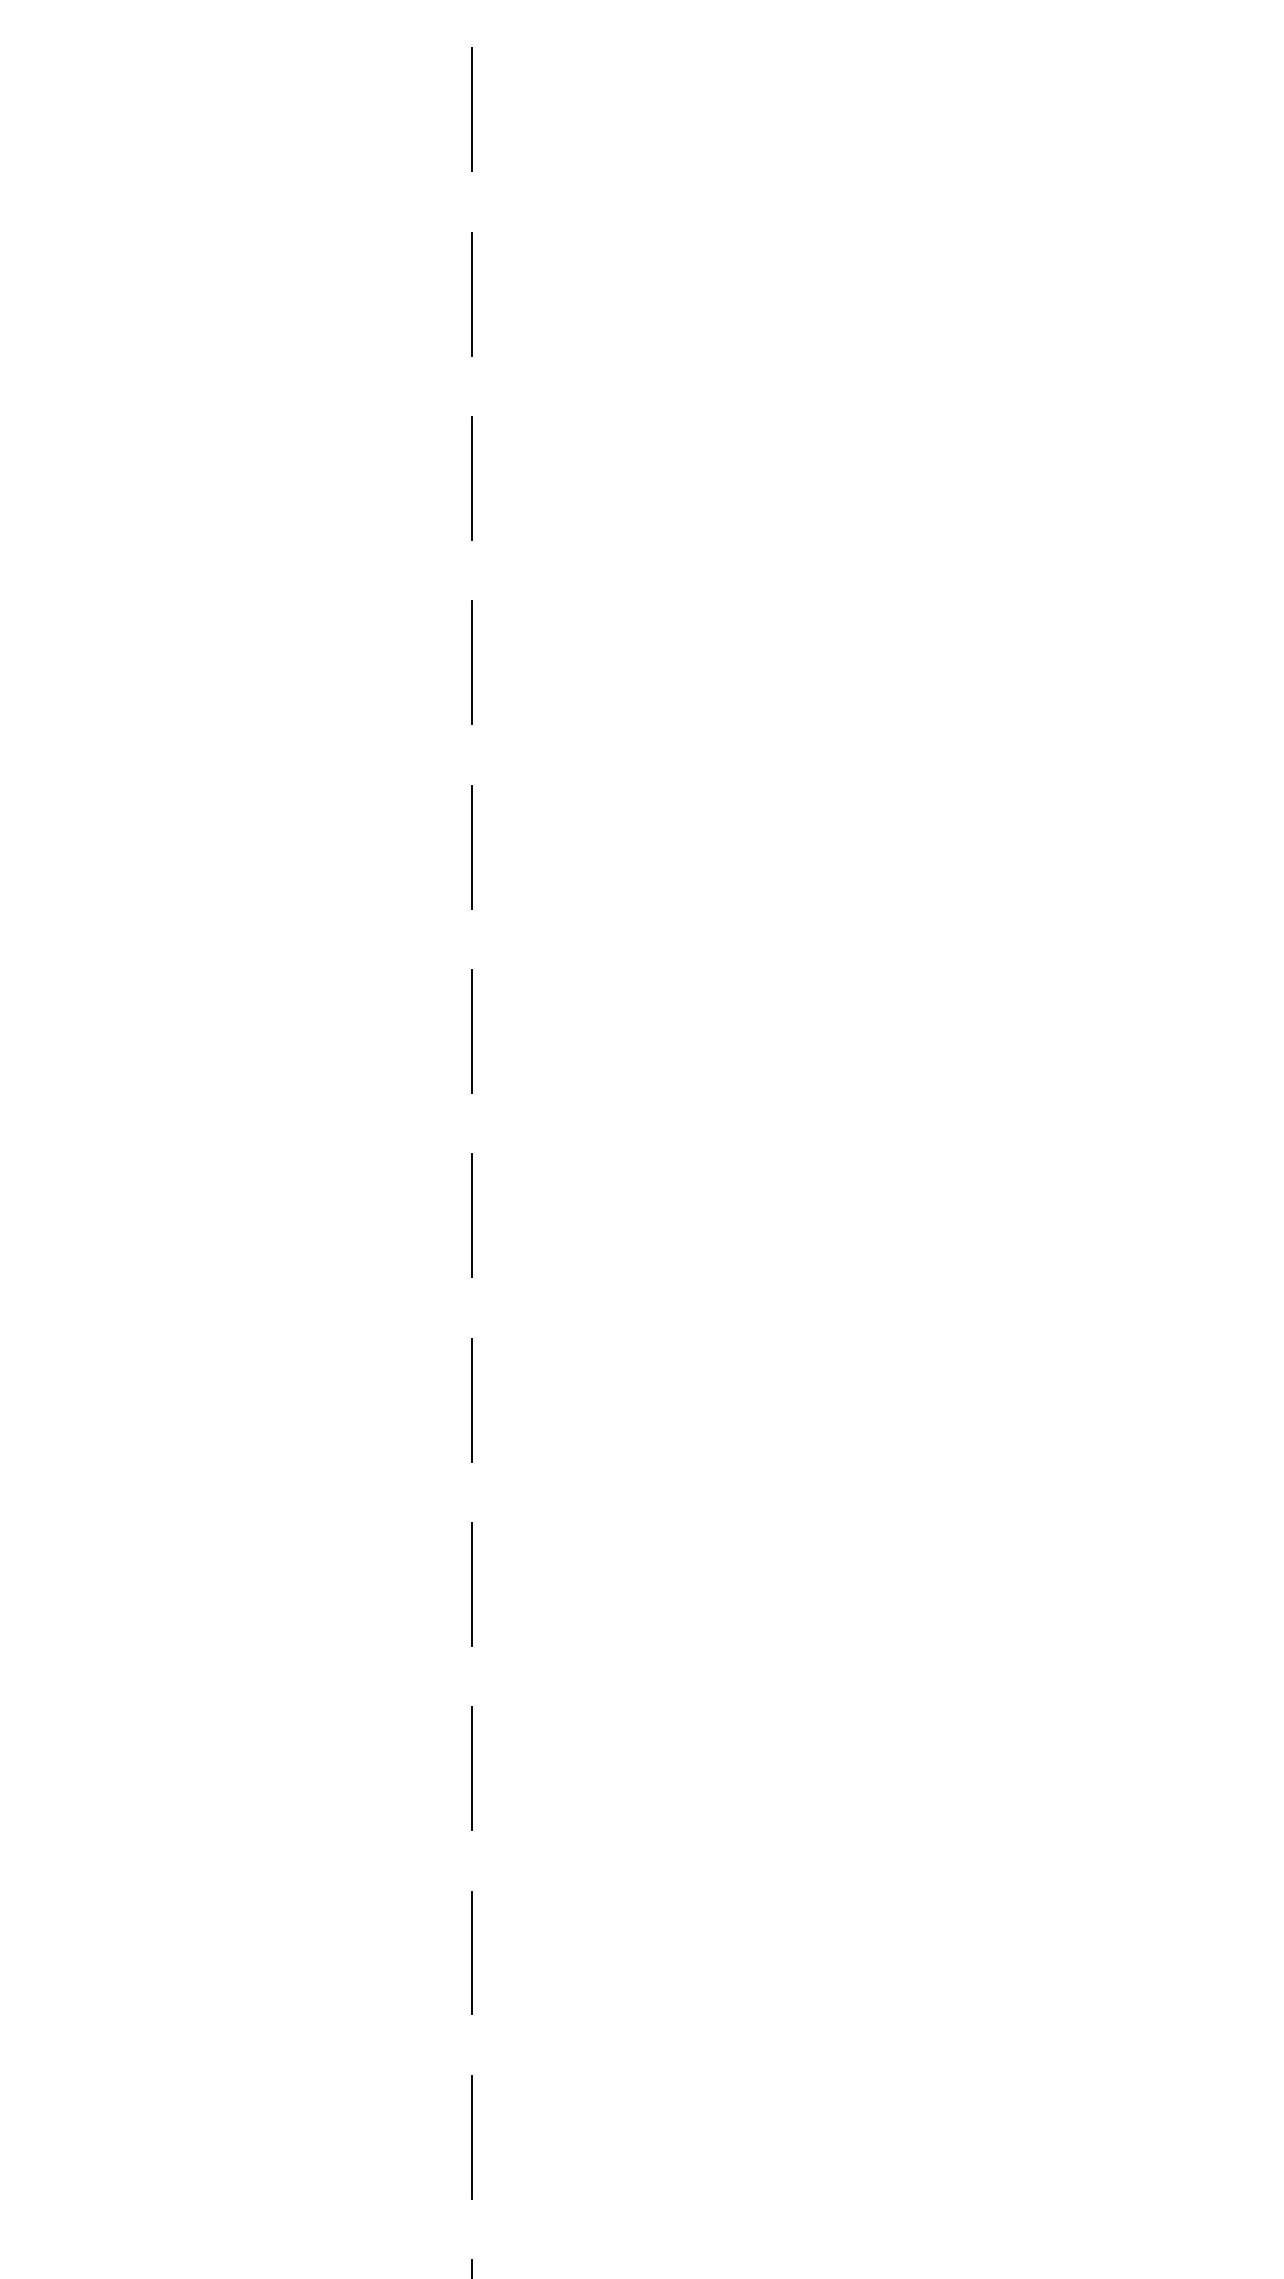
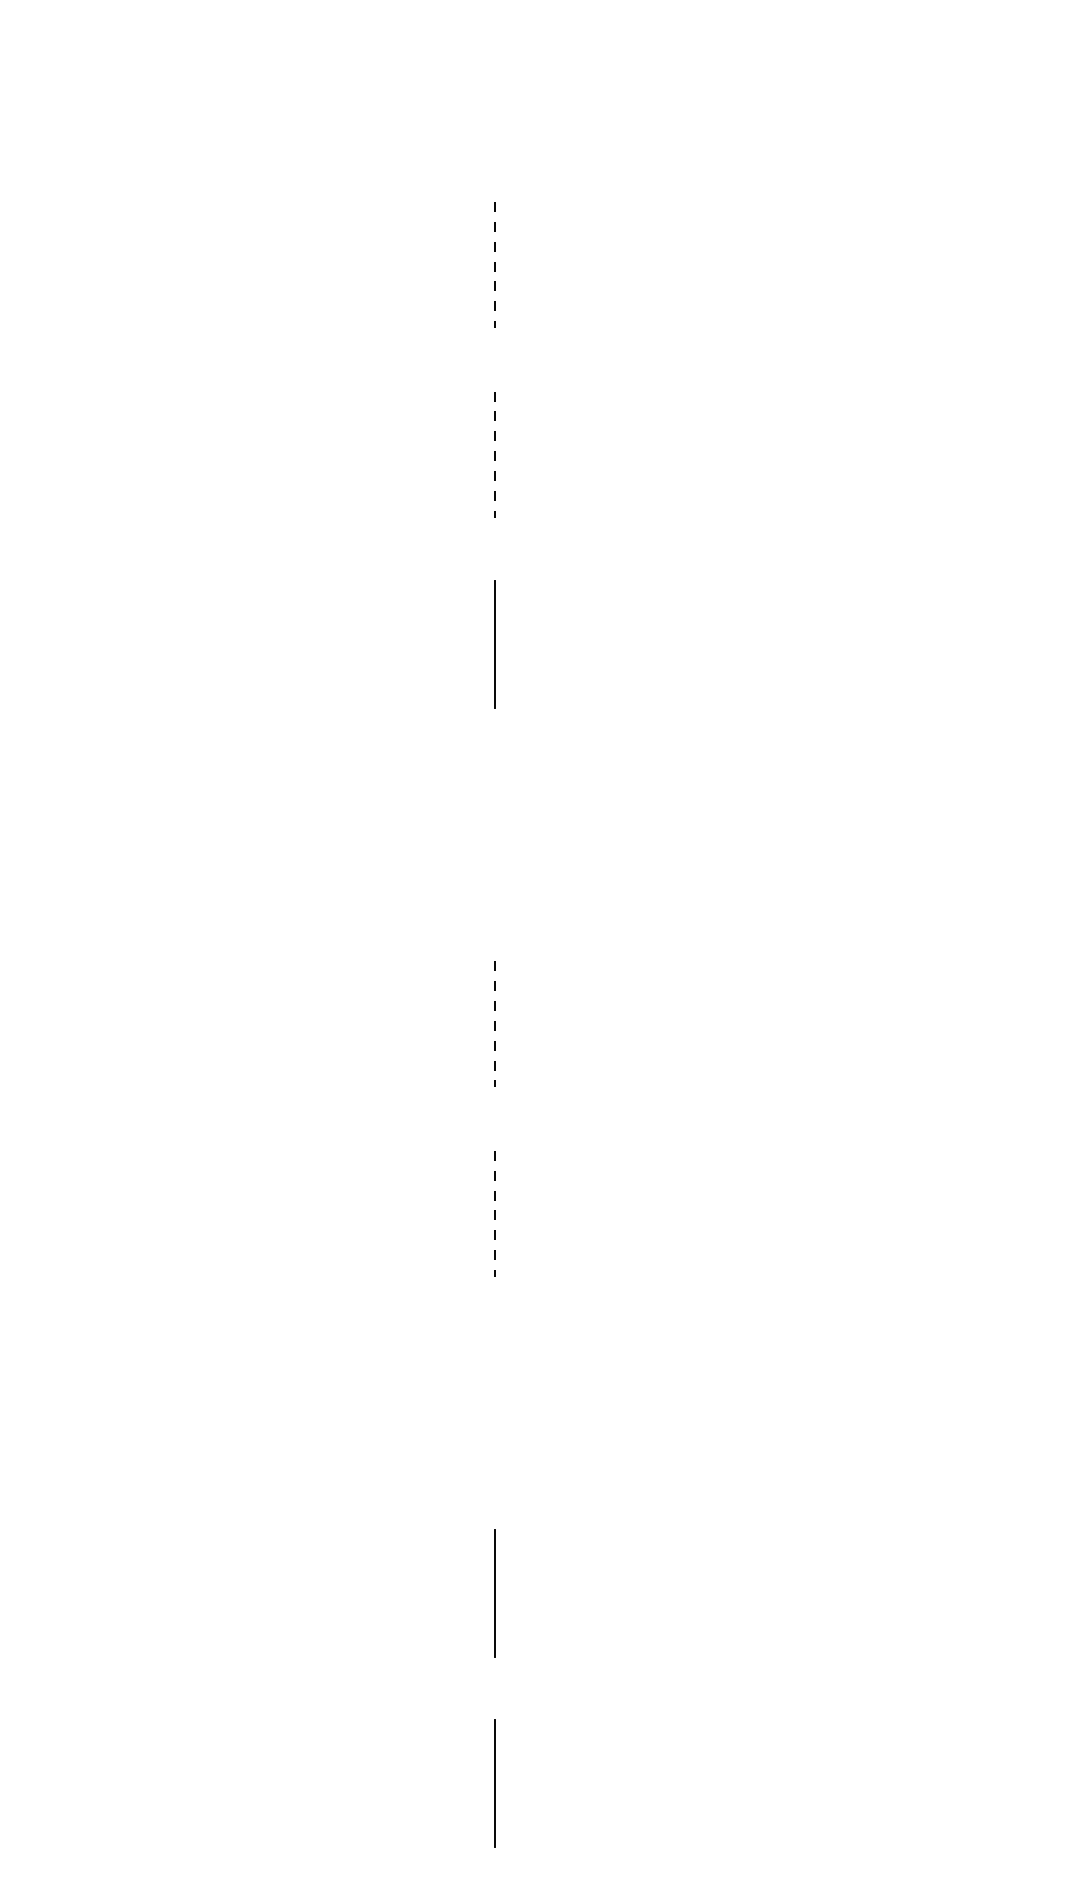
line: (471, 478) -> (494, 75), removed
line: (471, 663) -> (494, 265), solid -> dashed
line: (471, 847) -> (494, 455), solid -> dashed
line: (471, 1215) -> (494, 834), removed
line: (471, 1400) -> (494, 1024), solid -> dashed
line: (471, 1584) -> (494, 1214), solid -> dashed
line: (471, 1768) -> (494, 1403), removed

